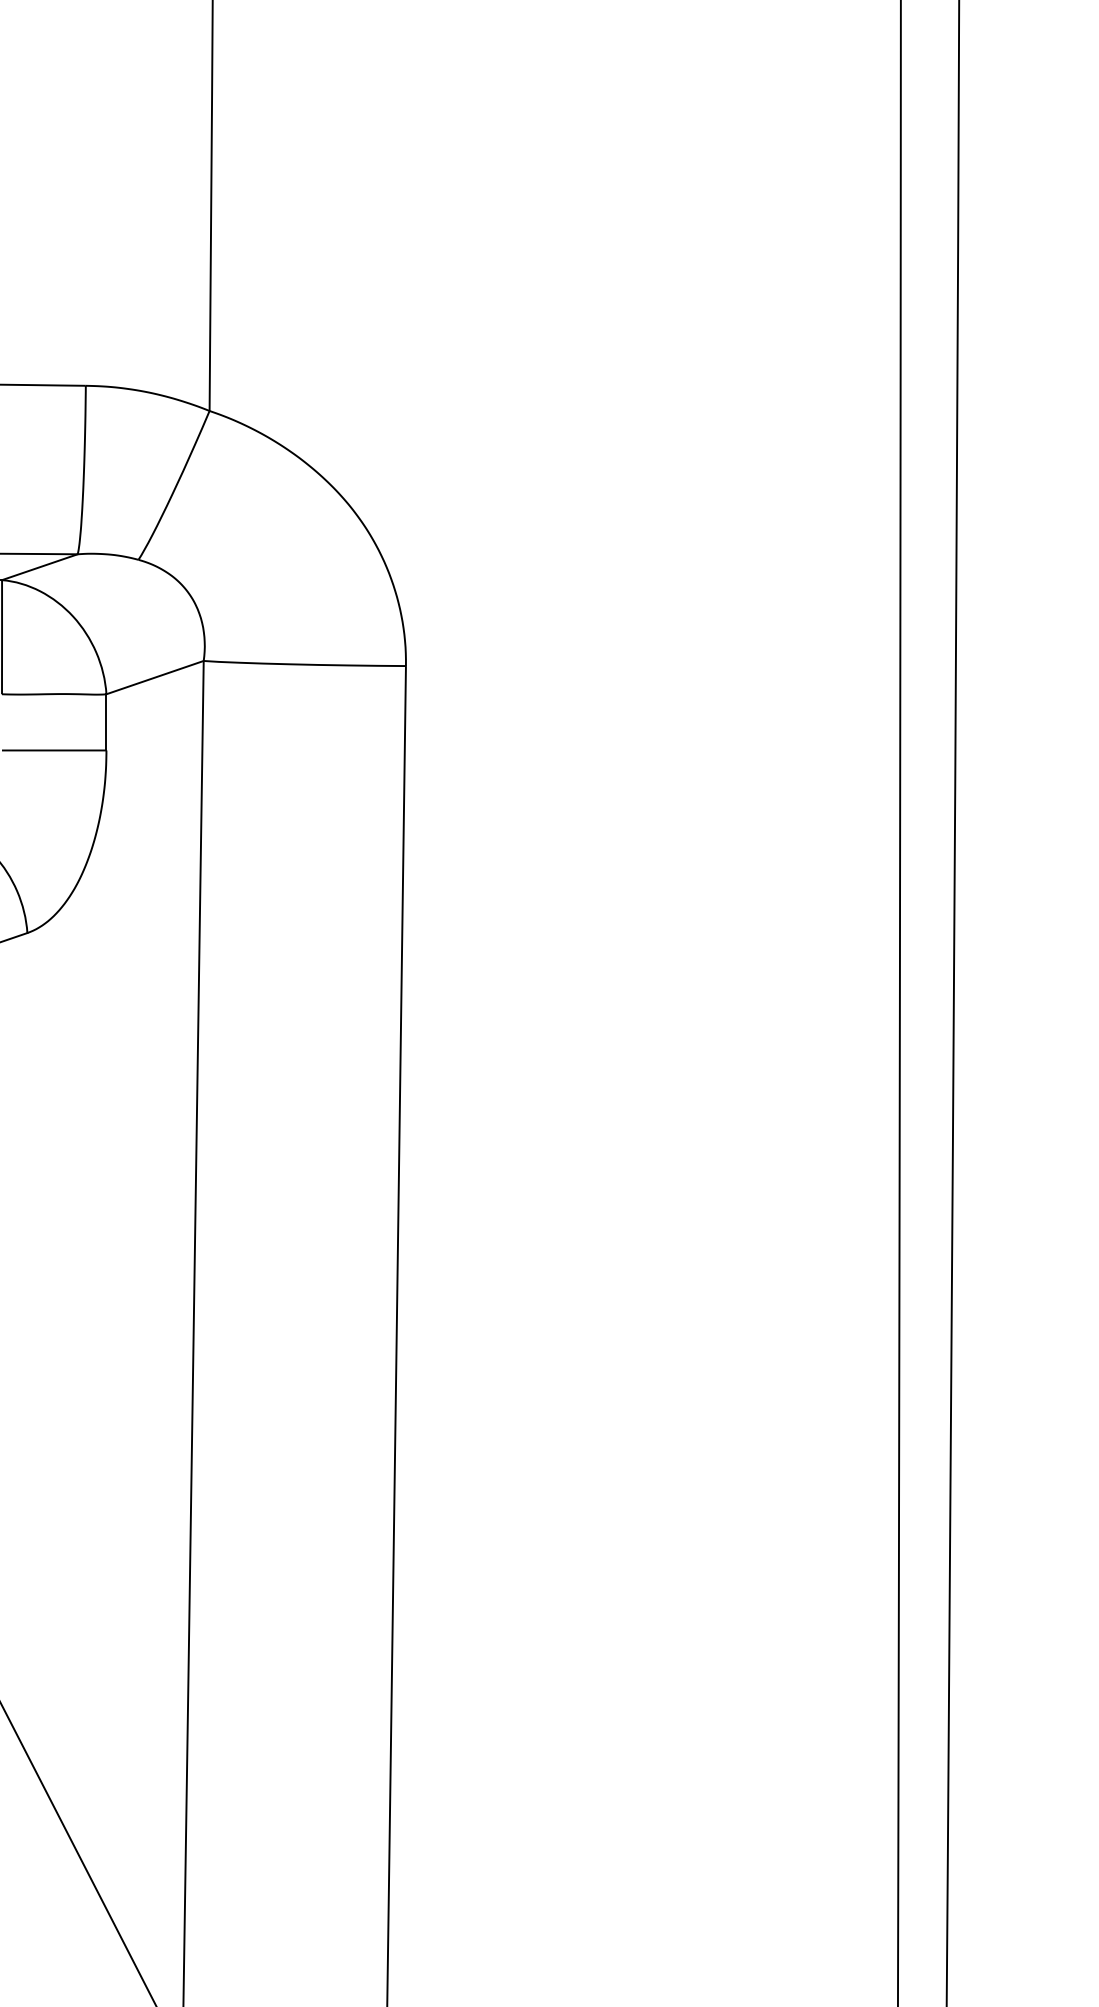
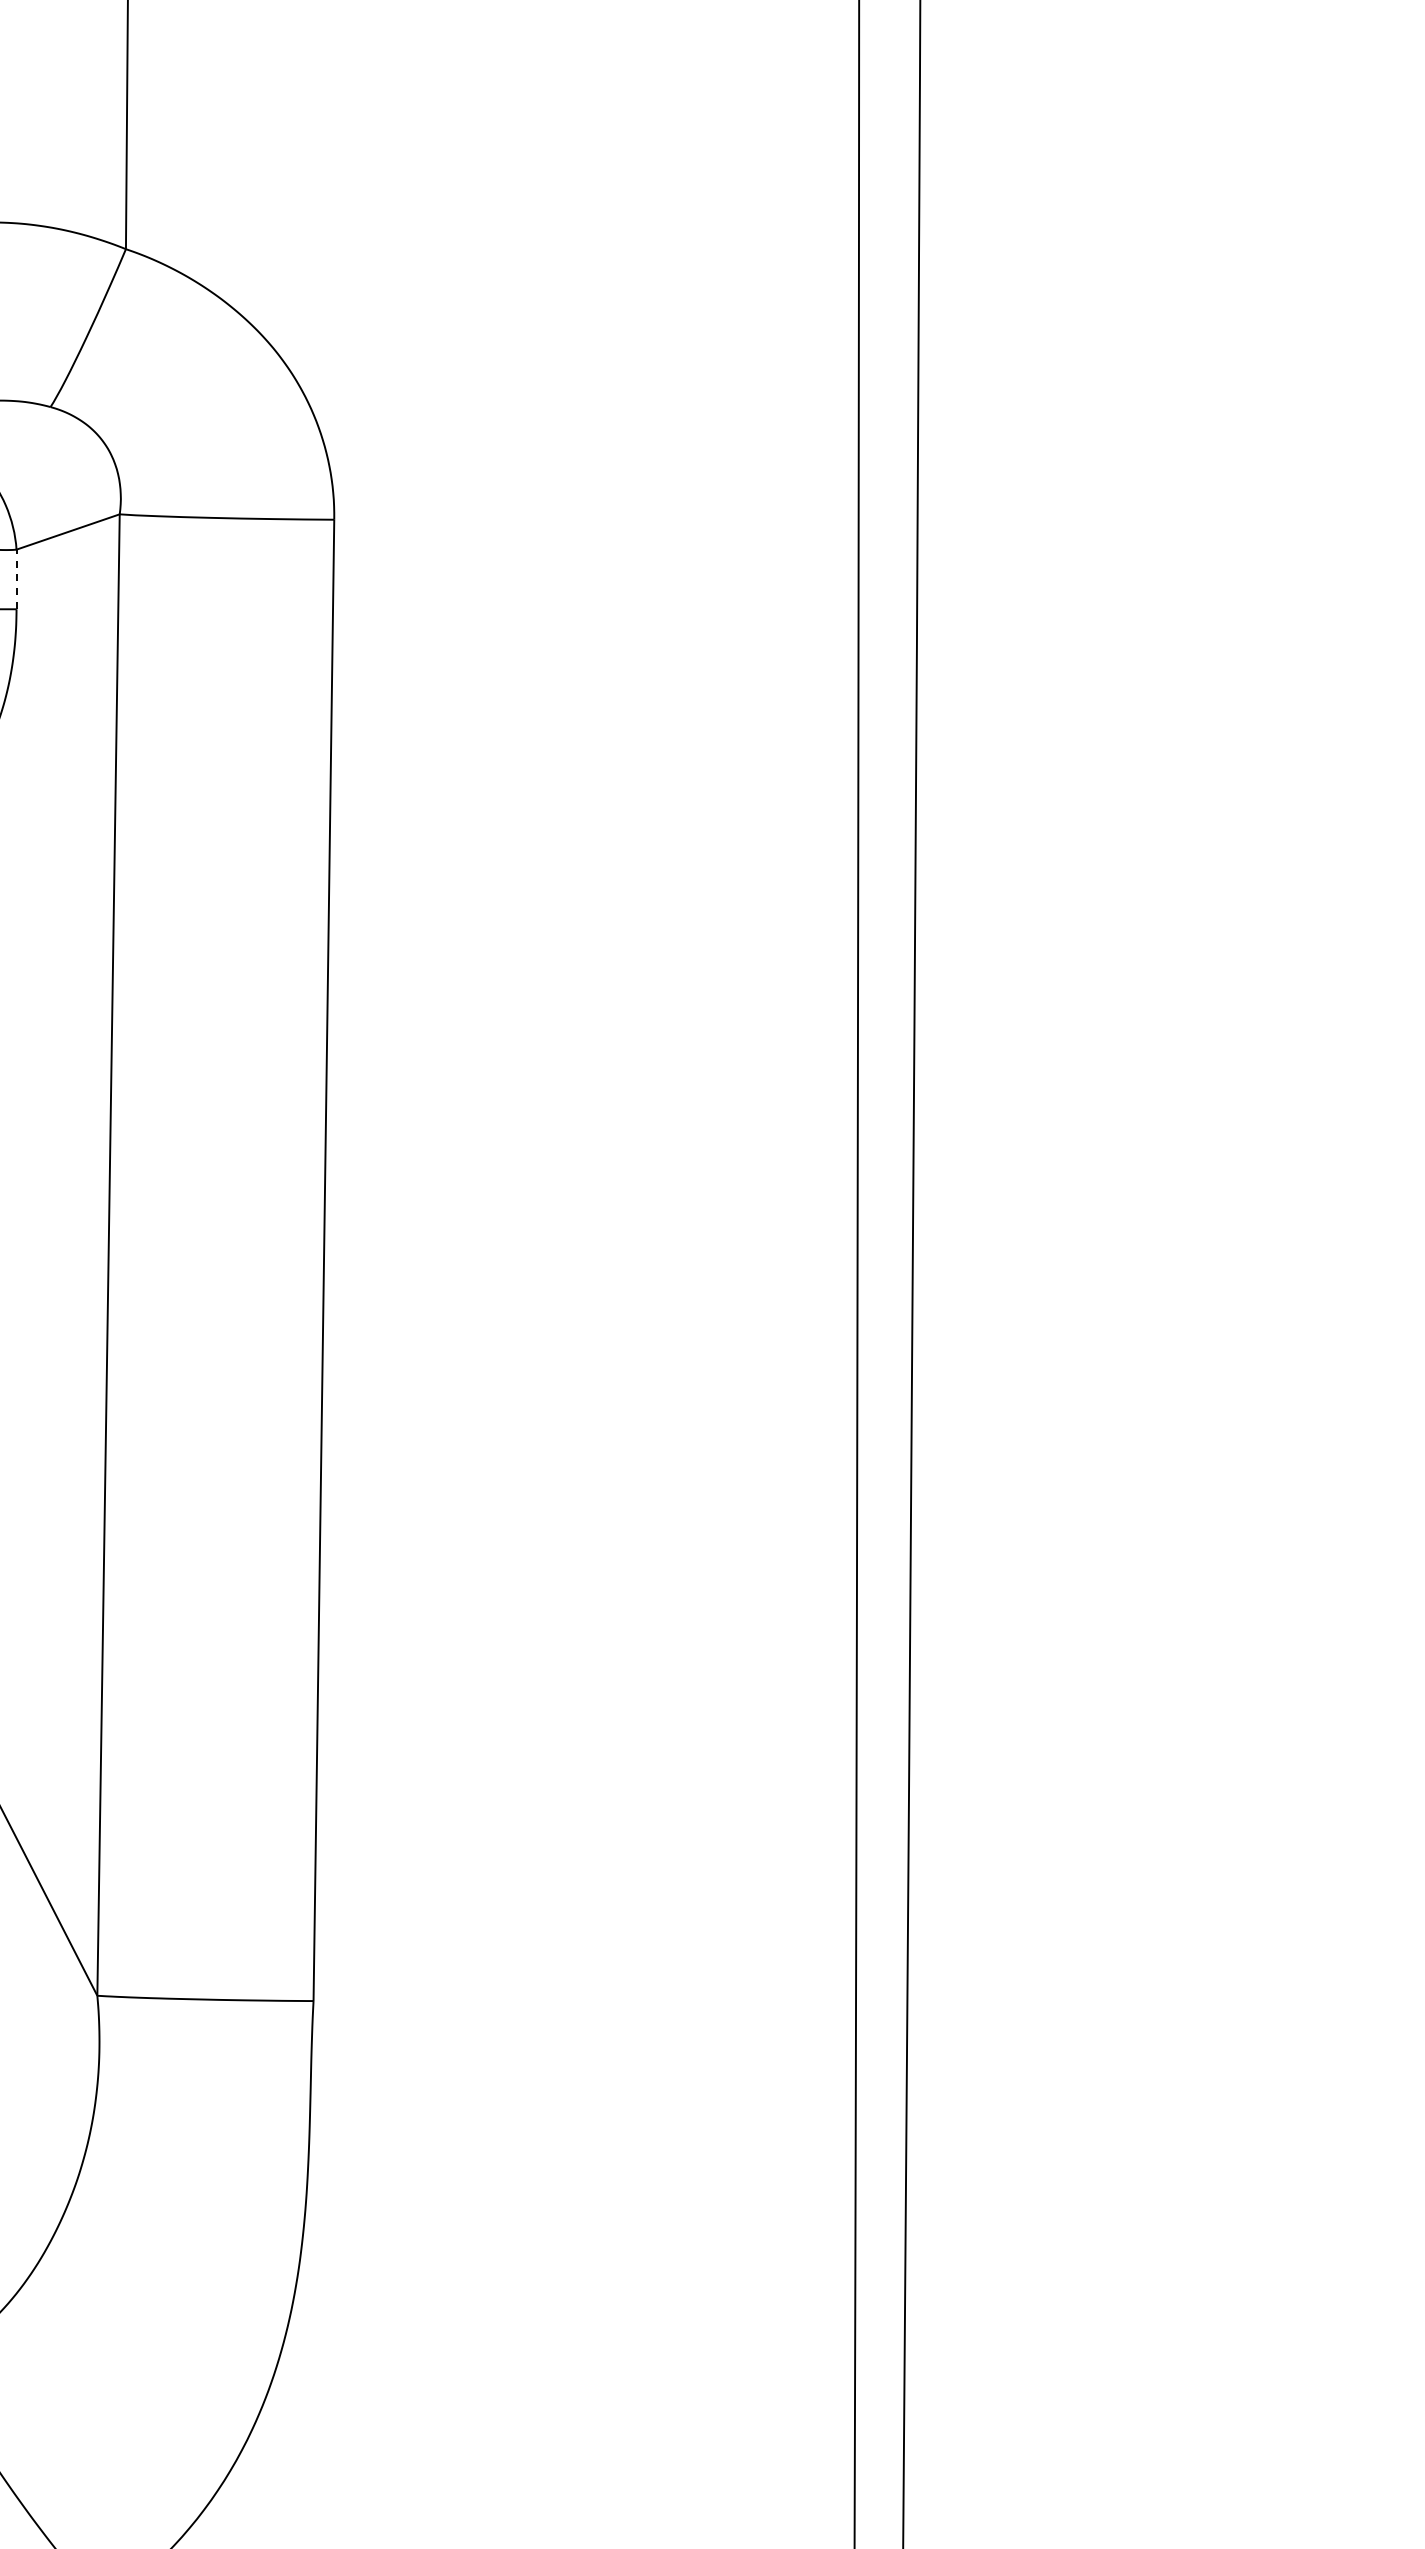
line: (106, 722) -> (16, 579), solid -> dashed

